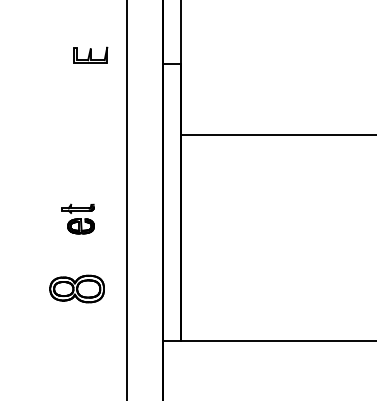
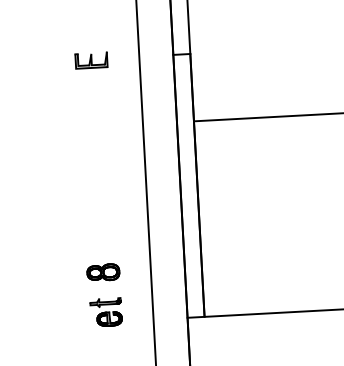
part: (90, 54) -> (91, 59), moved
part: (77, 218) -> (105, 311), moved
part: (76, 288) -> (102, 272), size x0.62

